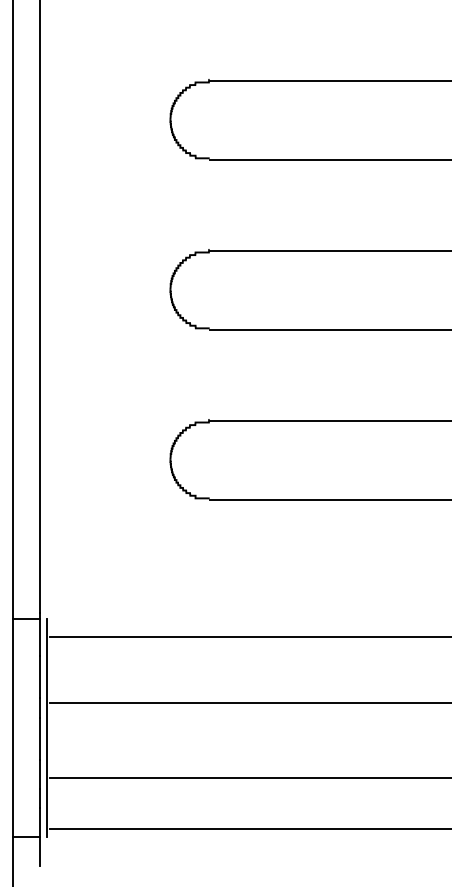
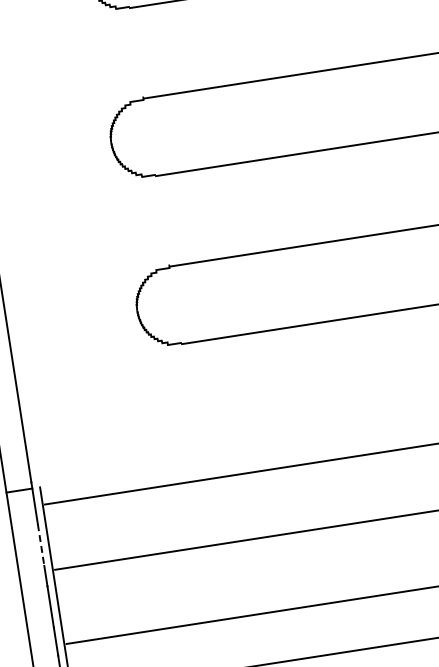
line: (39, 677) -> (41, 545), solid -> dashed

